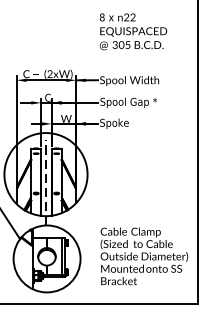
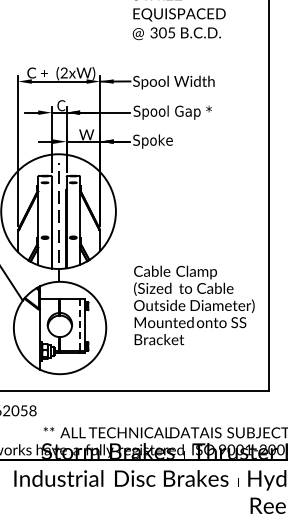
text: (144, 256) -> (194, 305), moved
line: (61, 257) -> (80, 325), solid -> dashed

